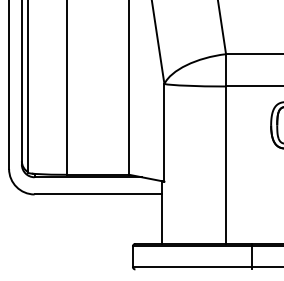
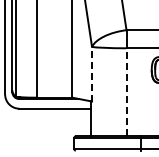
line: (165, 131) -> (92, 73), solid -> dashed
line: (225, 163) -> (126, 91), solid -> dashed

